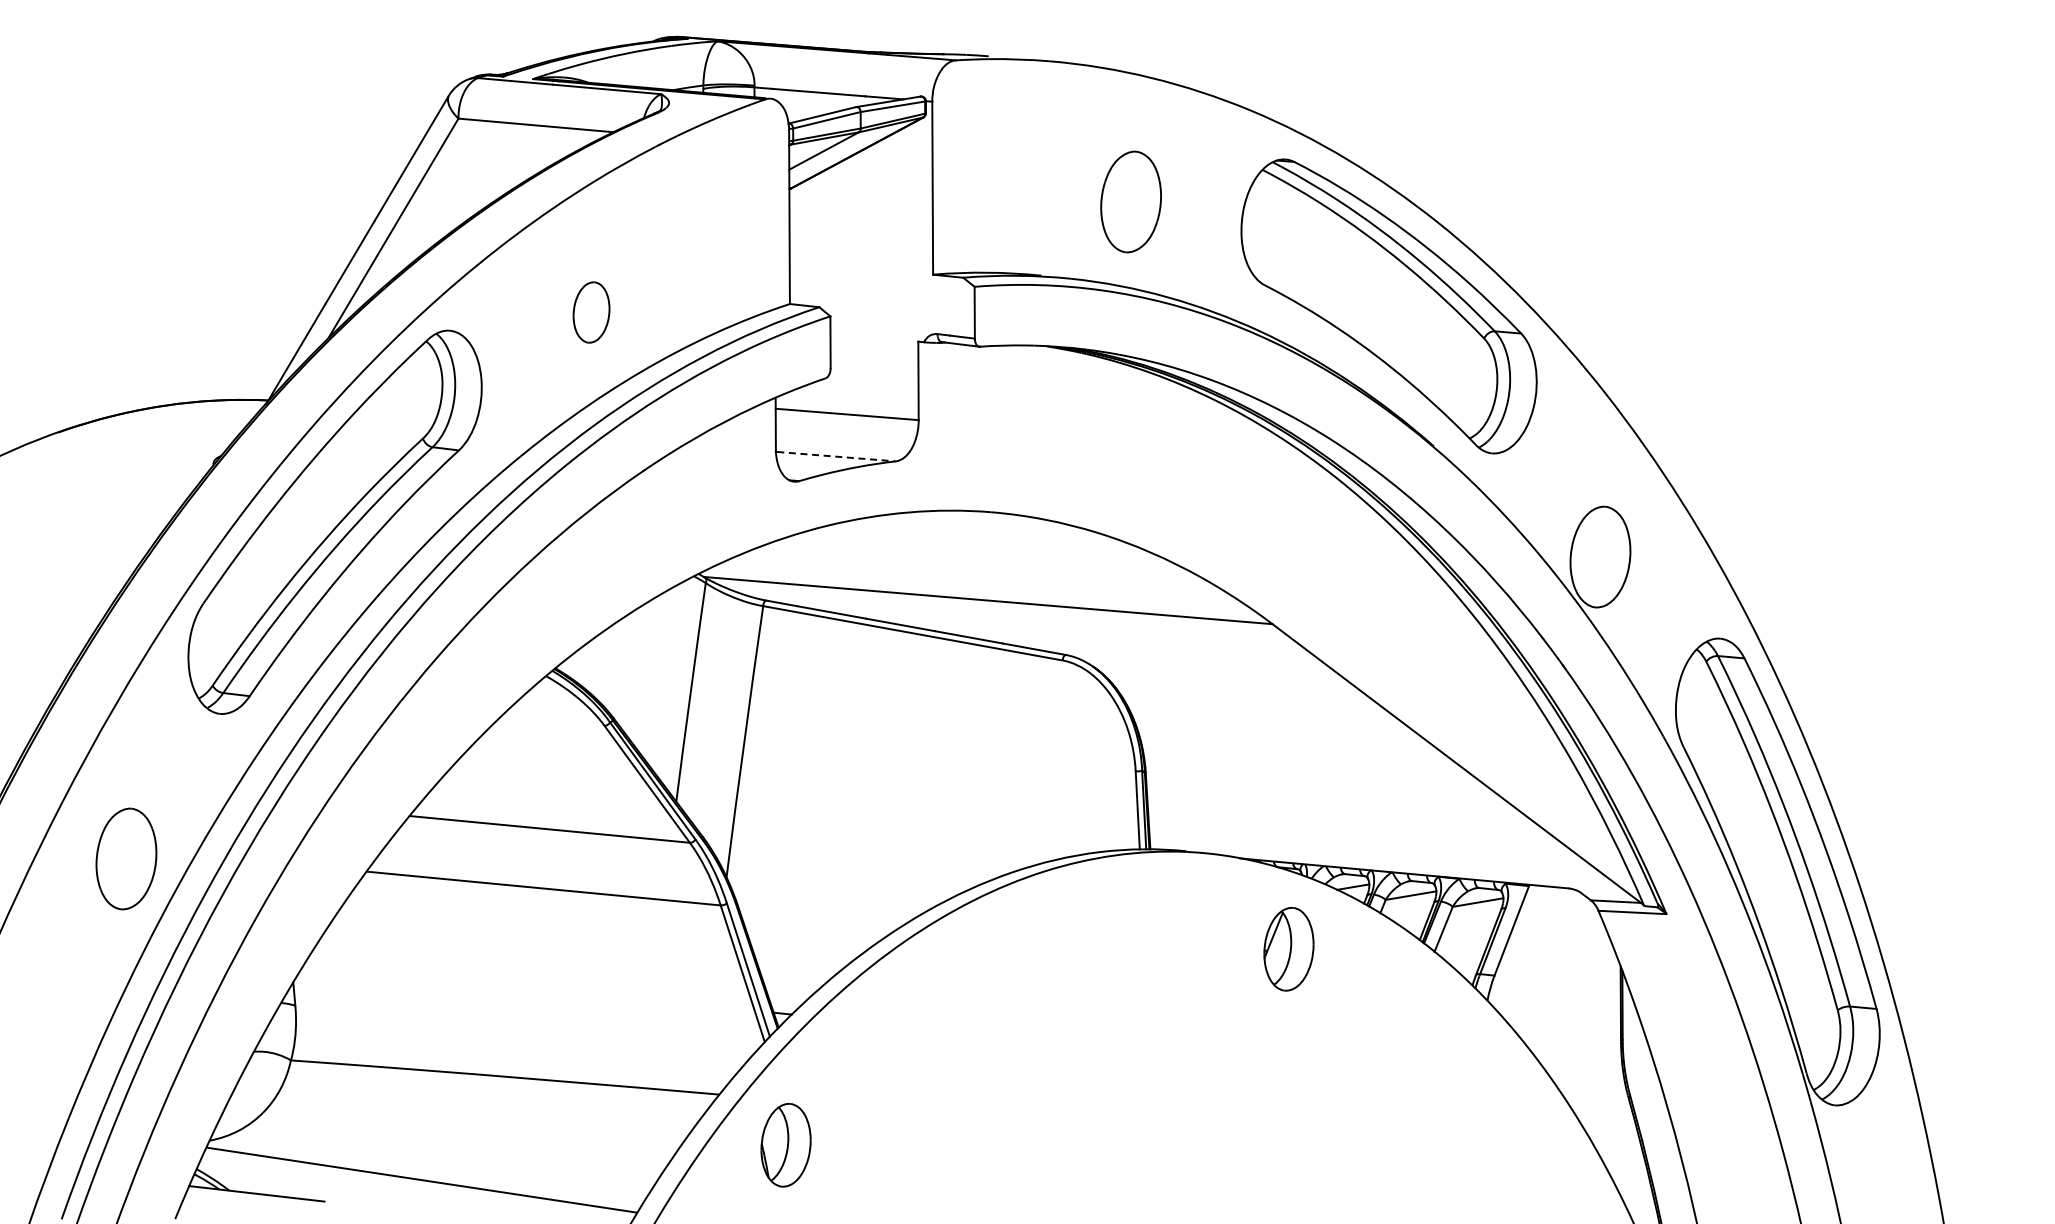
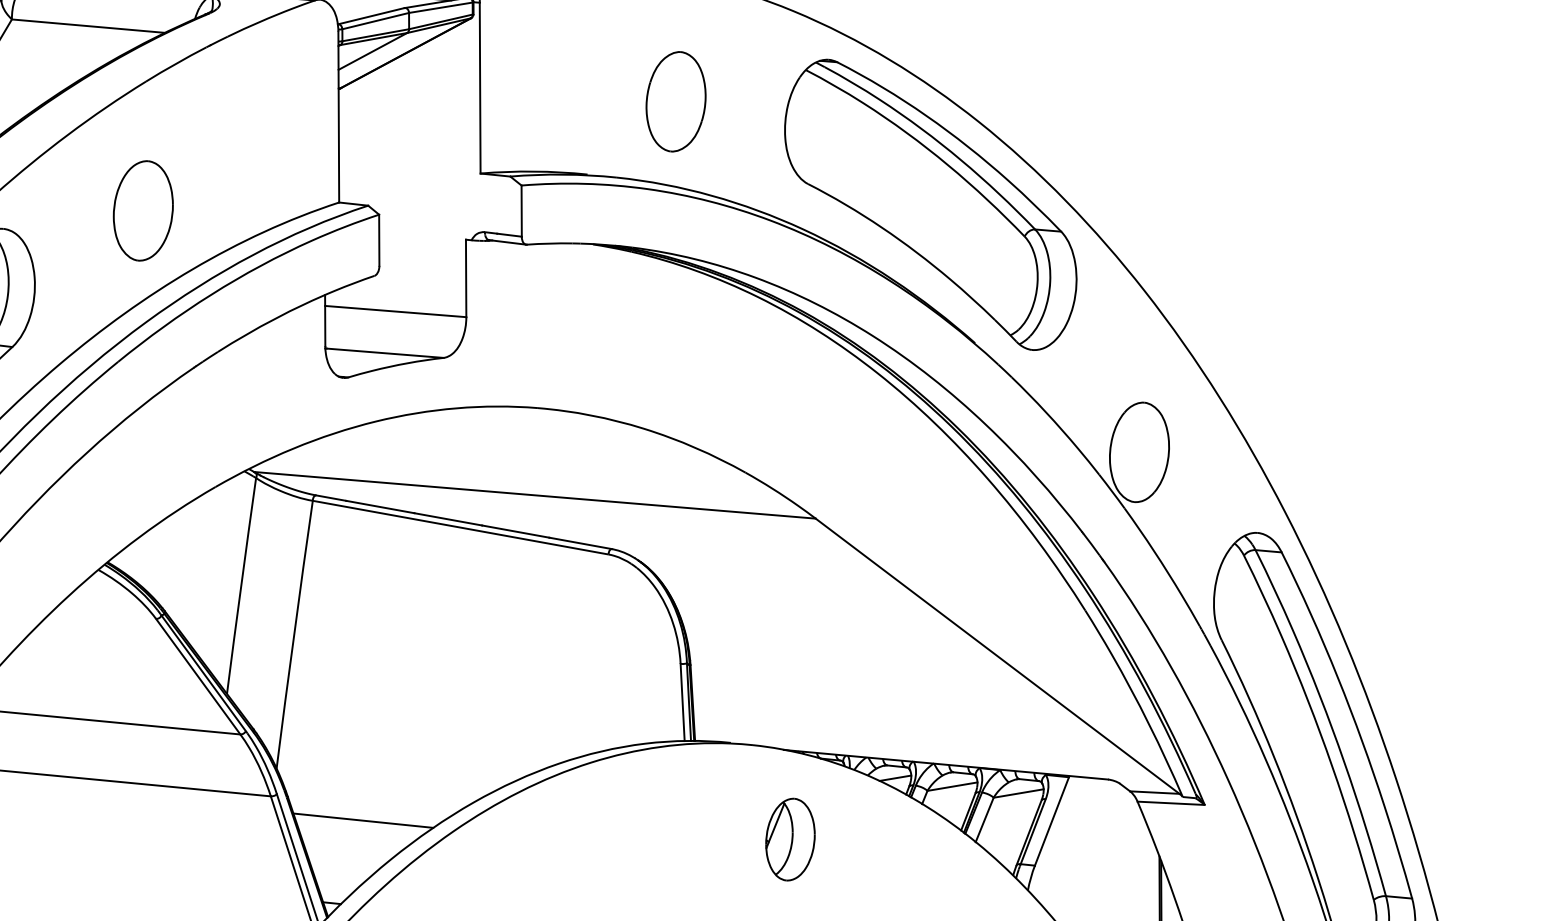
part: (591, 312) -> (143, 210), size x1.67
line: (837, 456) -> (386, 353), dashed -> solid
line: (814, 929) -> (363, 820), added
part: (1288, 949) -> (790, 839), moved

